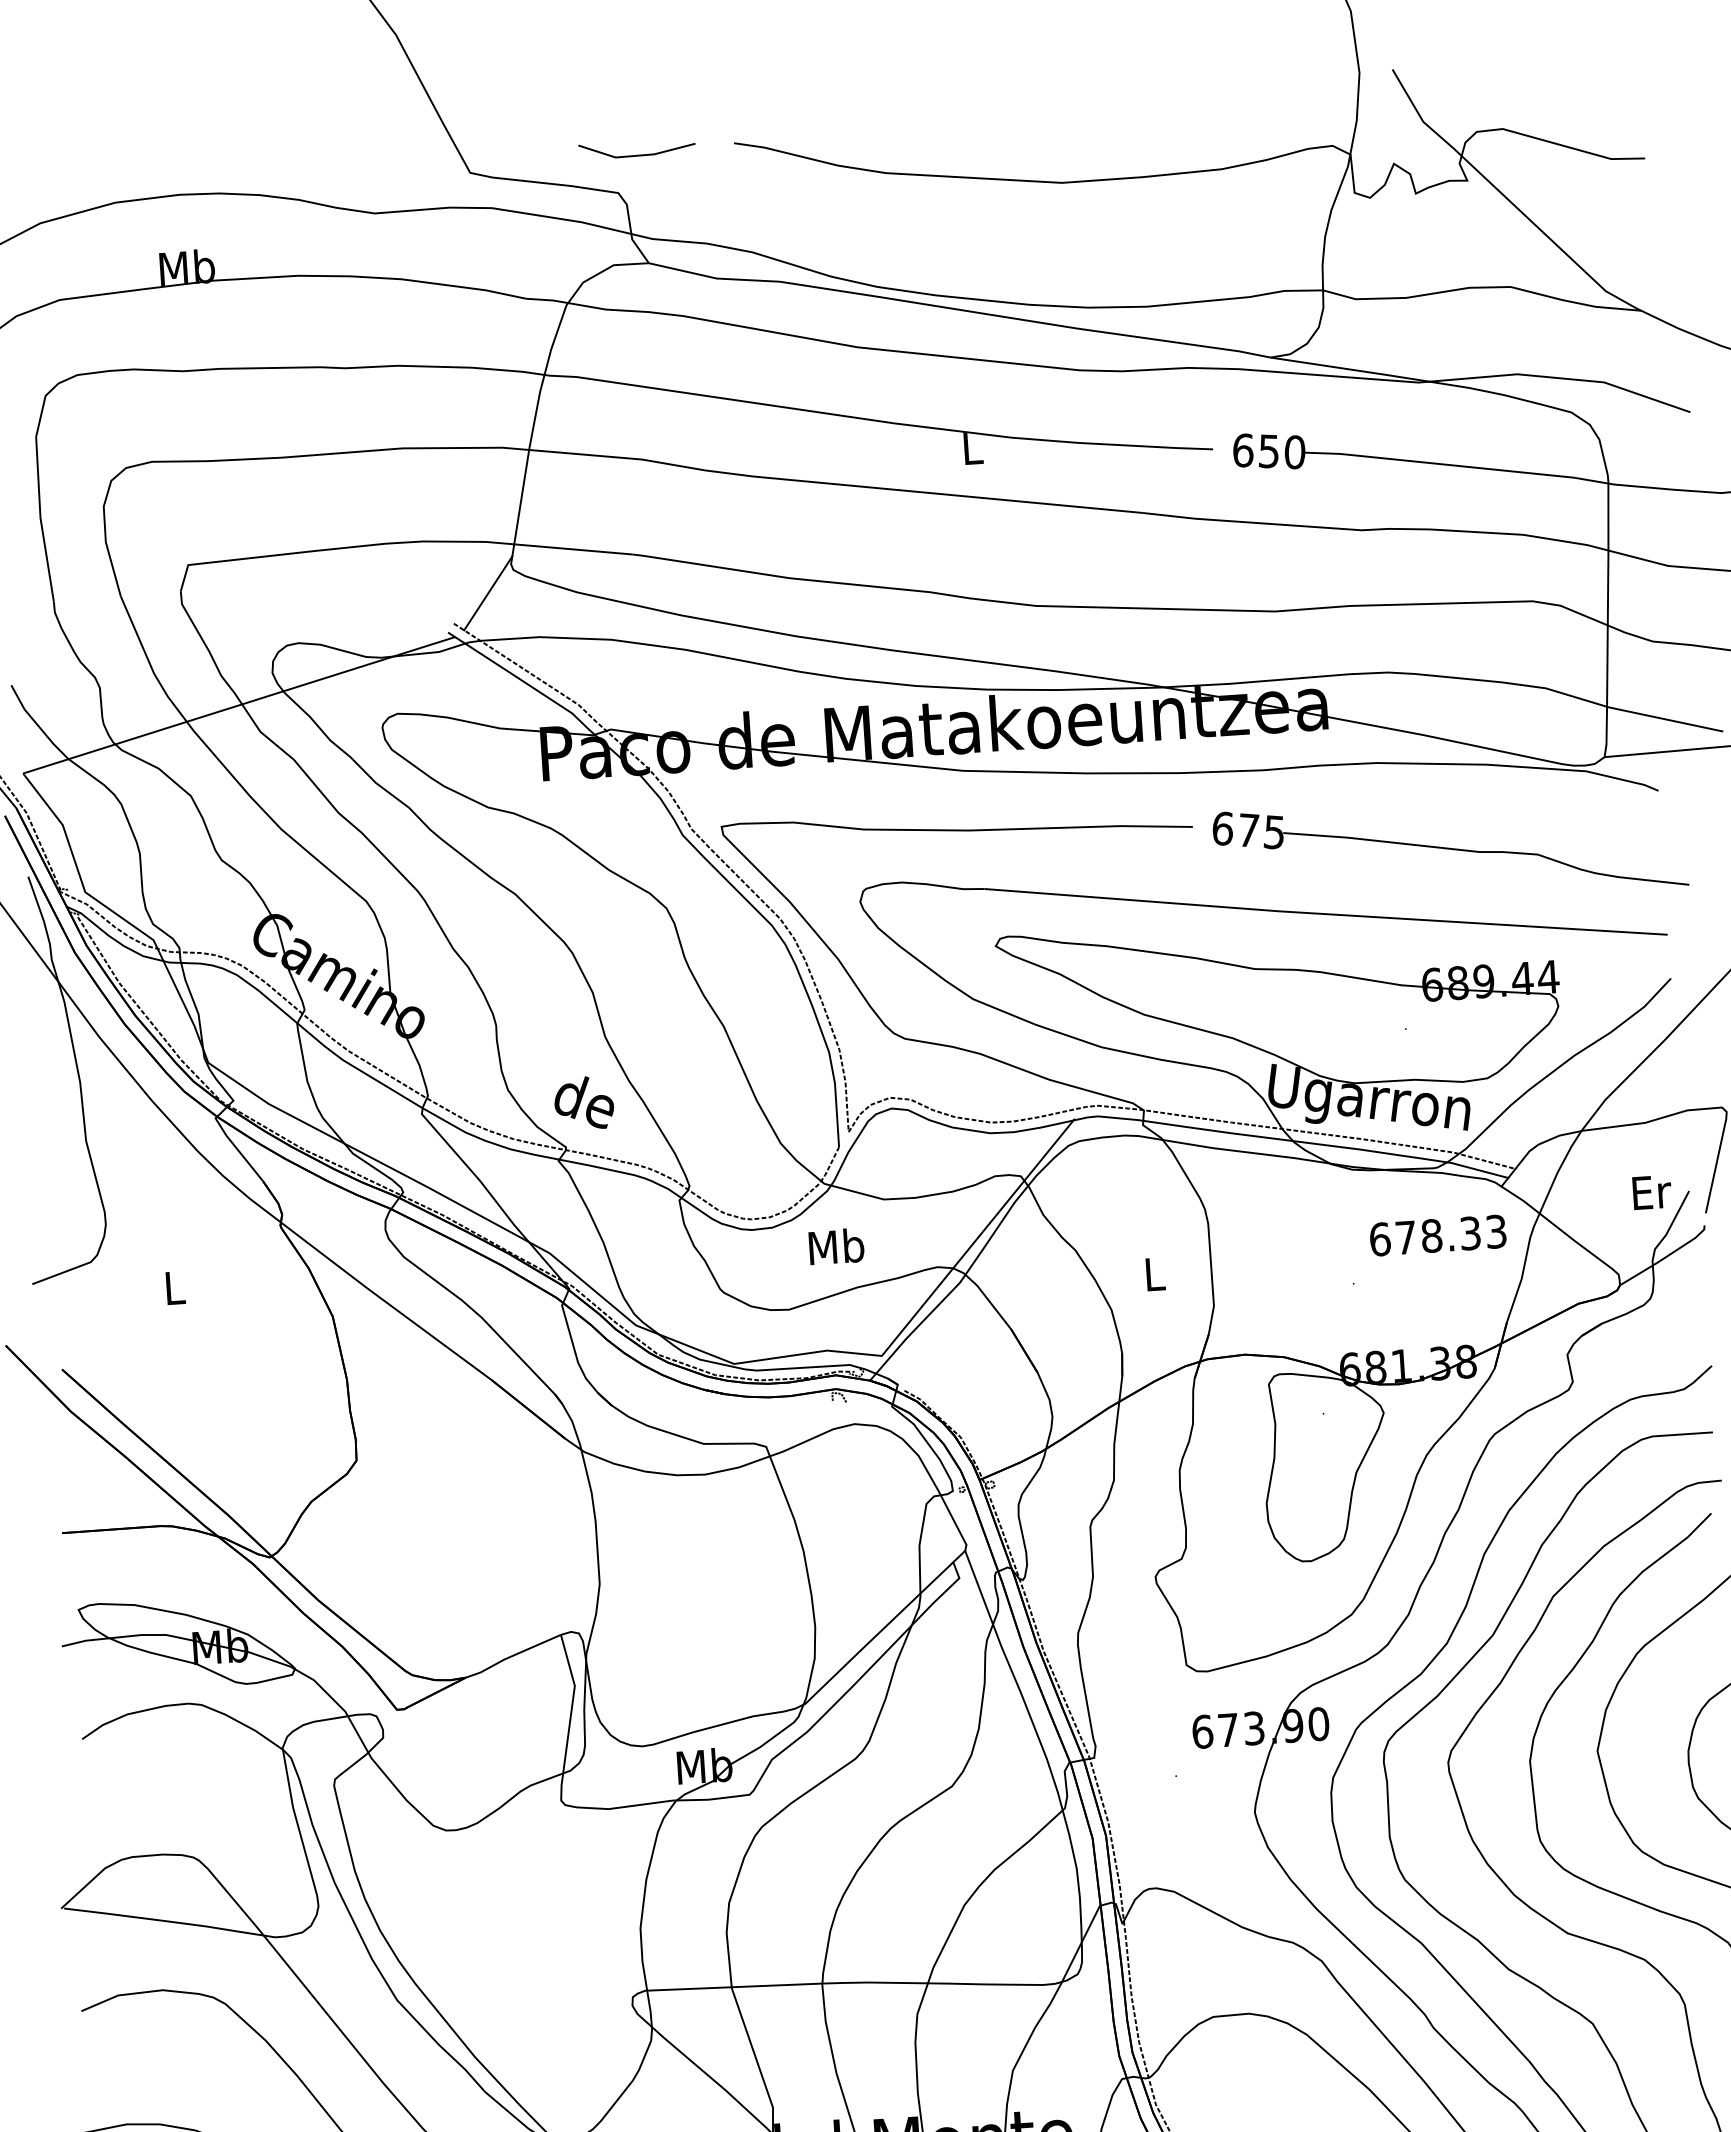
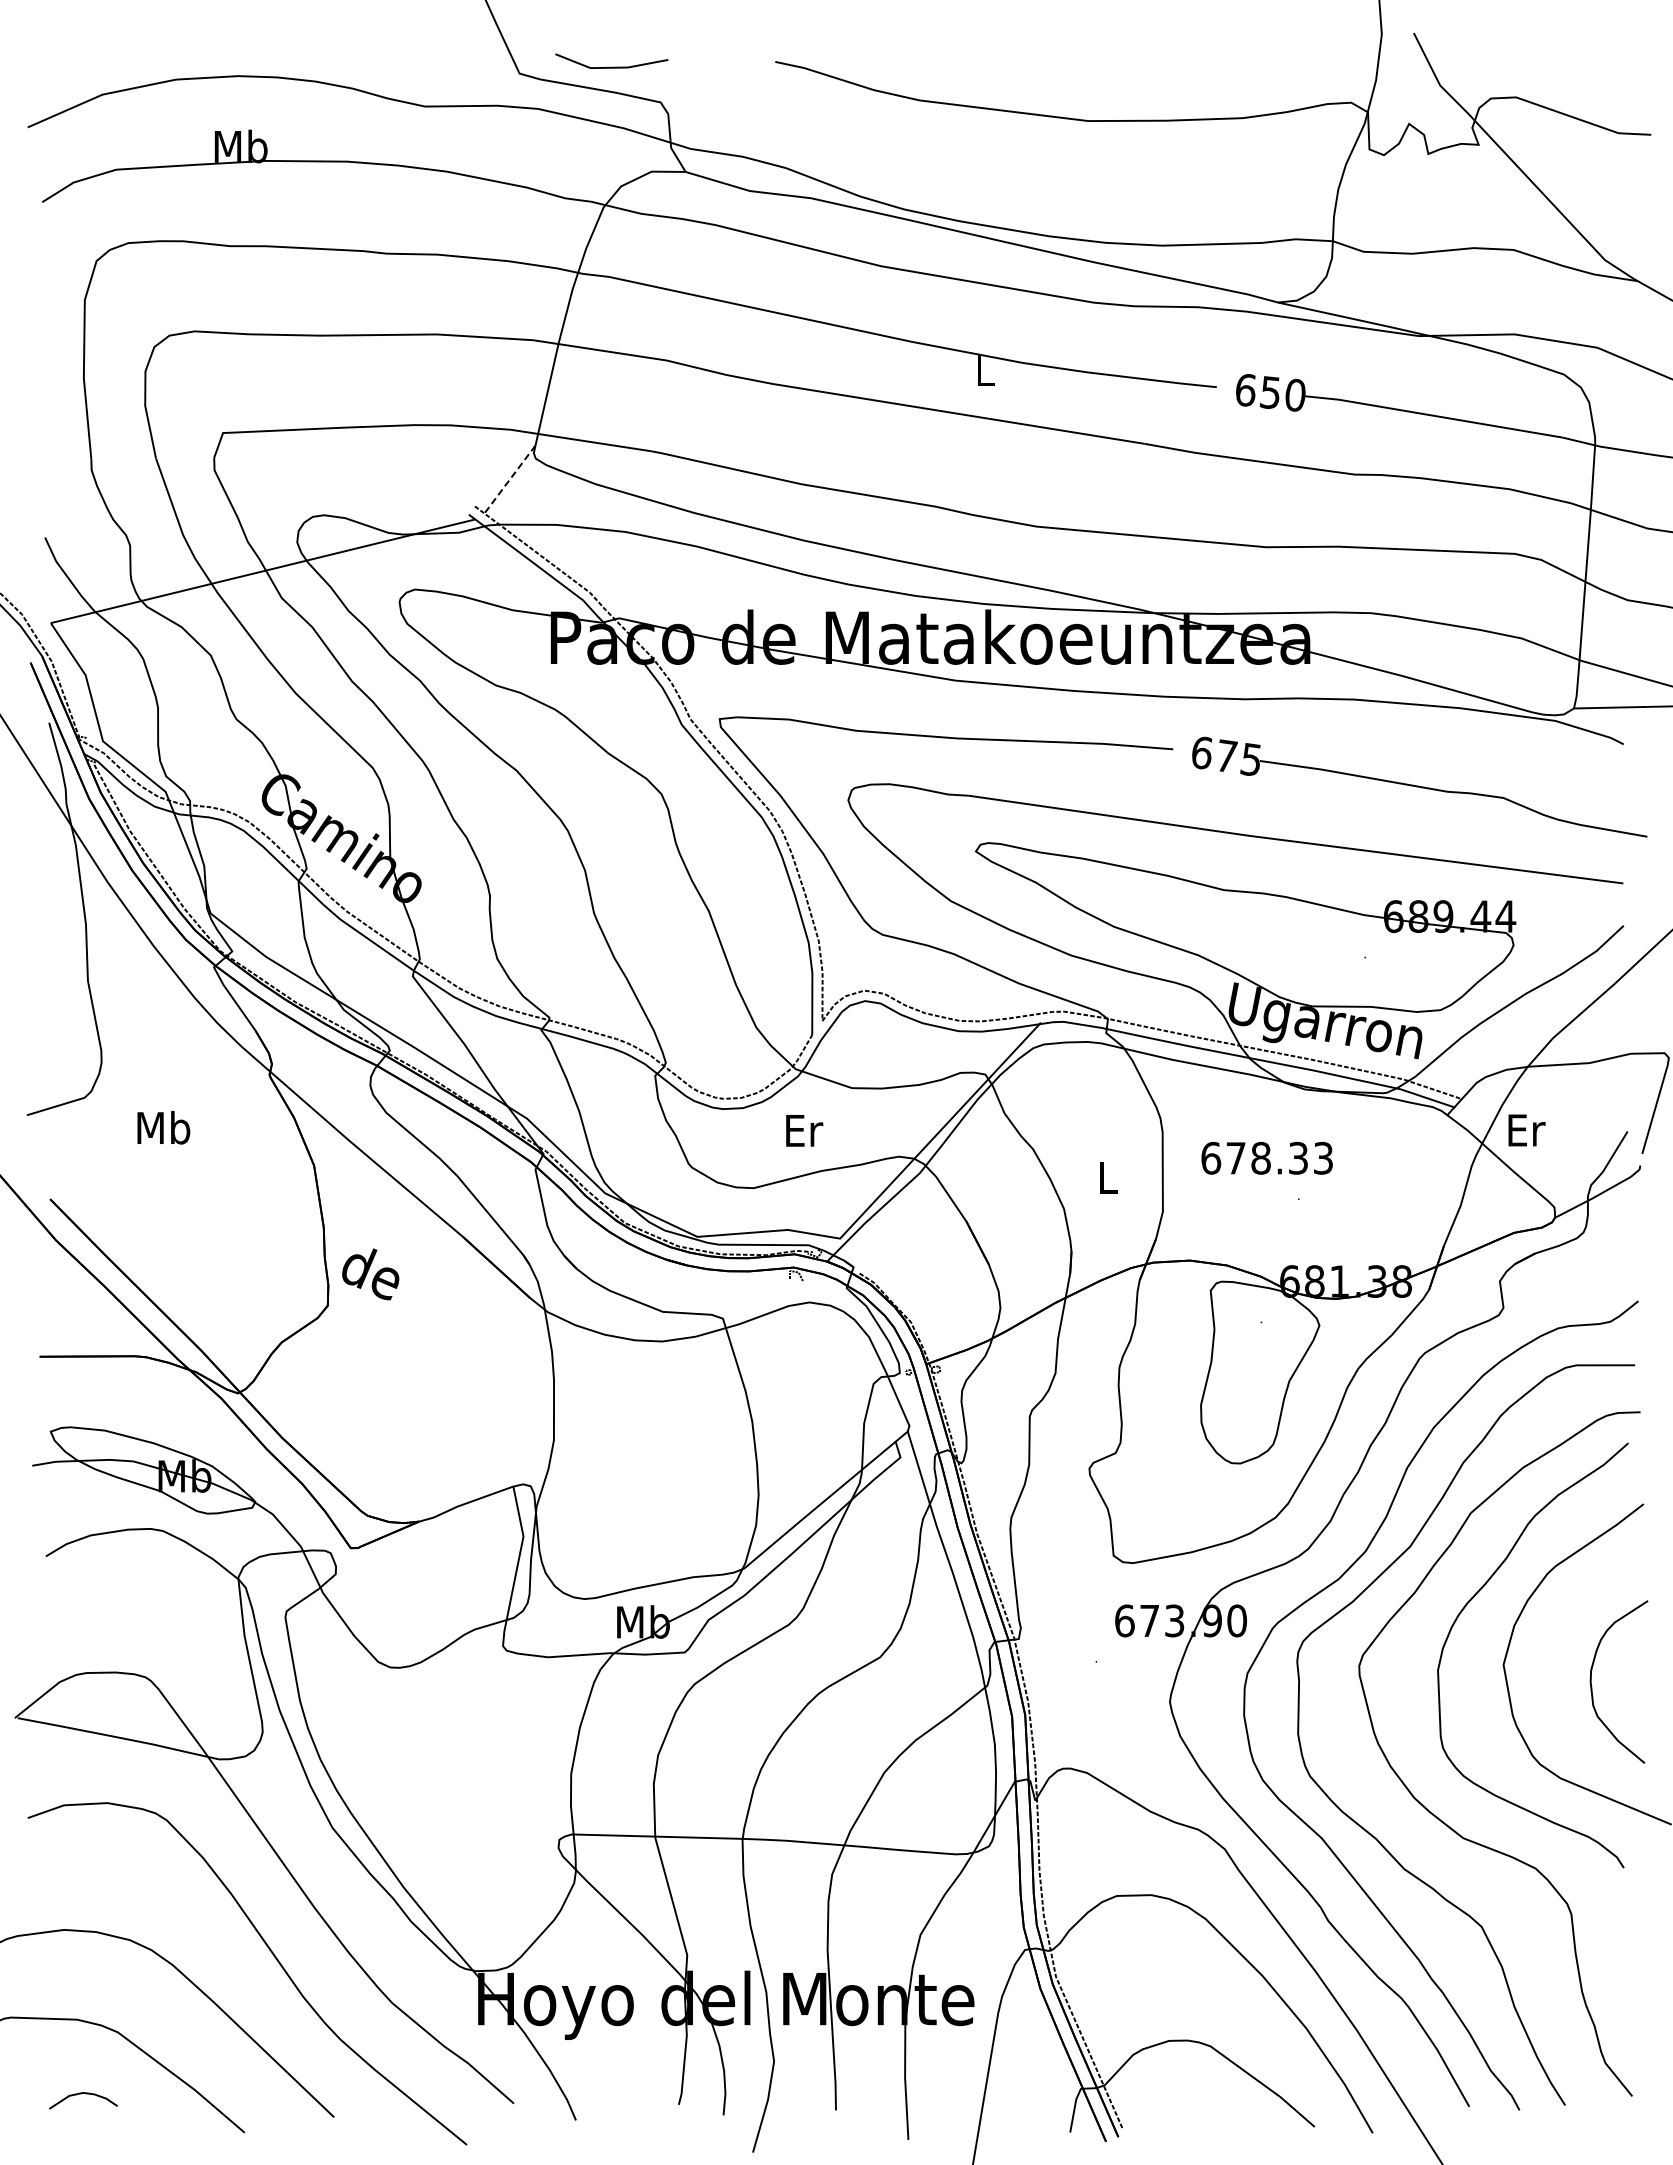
line: (637, 154) -> (611, 66), moved
line: (487, 593) -> (509, 479), solid -> dashed
text: (583, 1103) -> (370, 1274), moved
text: (1651, 1192) -> (1526, 1130), moved
text: (1437, 1234) -> (1266, 1157), moved
text: (836, 1246) -> (803, 1130), Mb -> Er
text: (174, 1287) -> (163, 1127), L -> Mb

